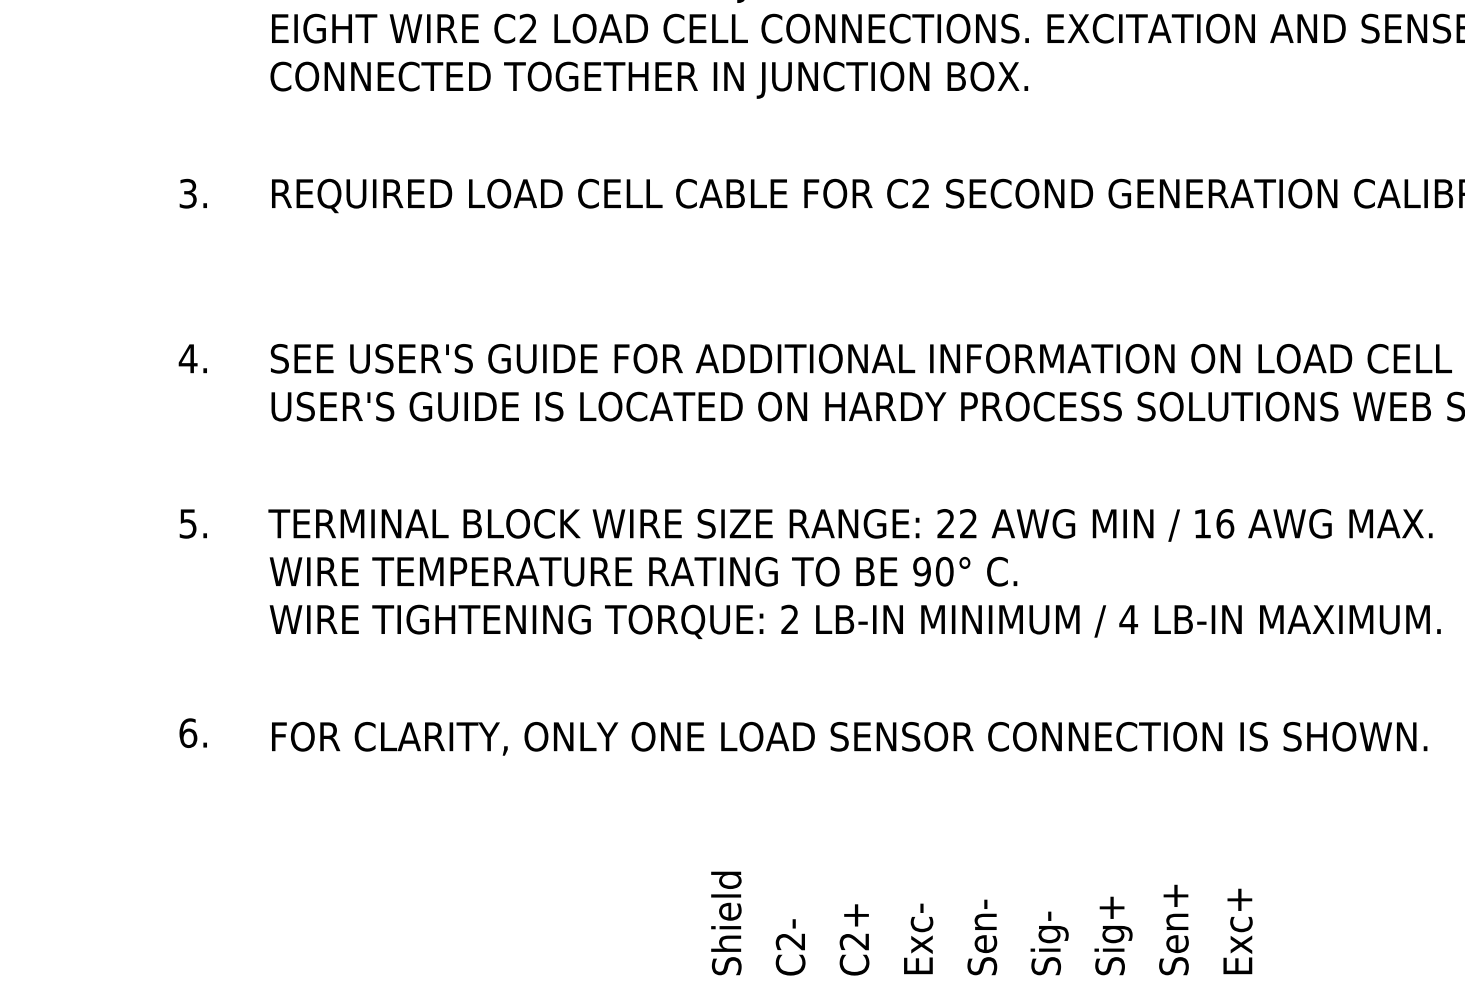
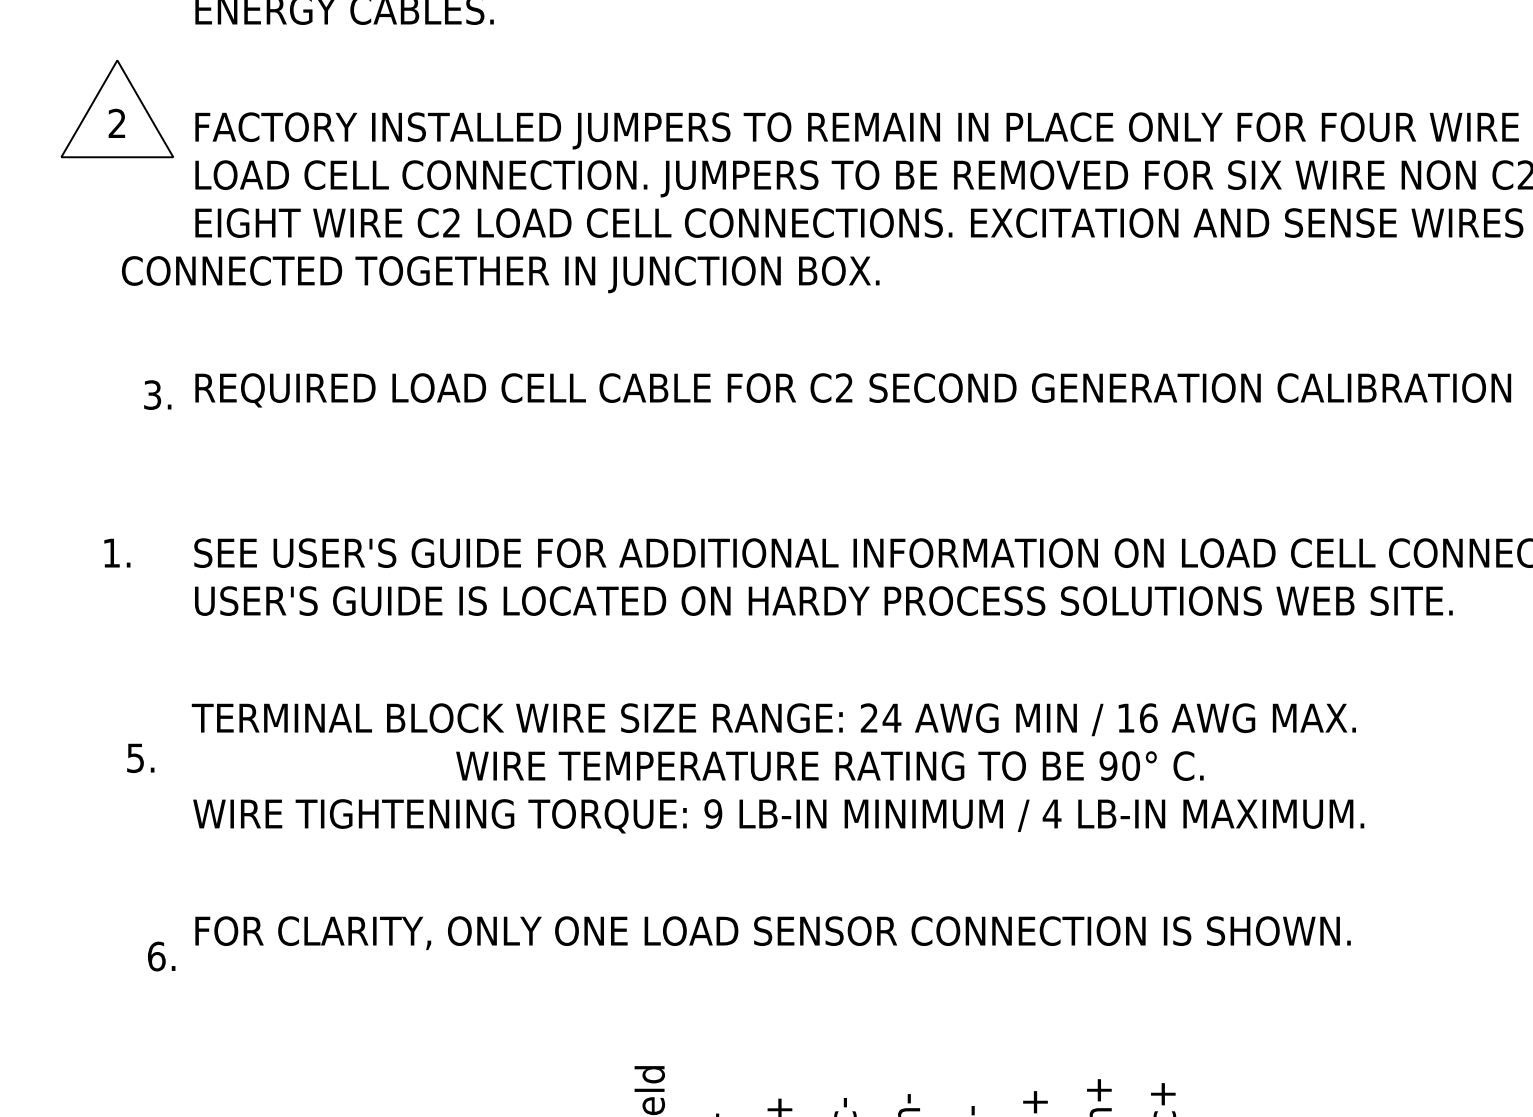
text: (649, 80) -> (500, 274), moved
text: (193, 193) -> (157, 394), moved
text: (188, 358) -> (111, 552), 4. -> 1.
text: (193, 523) -> (140, 757), moved
text: (968, 523) -> (891, 717), 22 -> 24
text: (643, 571) -> (829, 765), moved
text: (790, 619) -> (713, 813), 2 -> 9
text: (193, 733) -> (161, 956), moved

